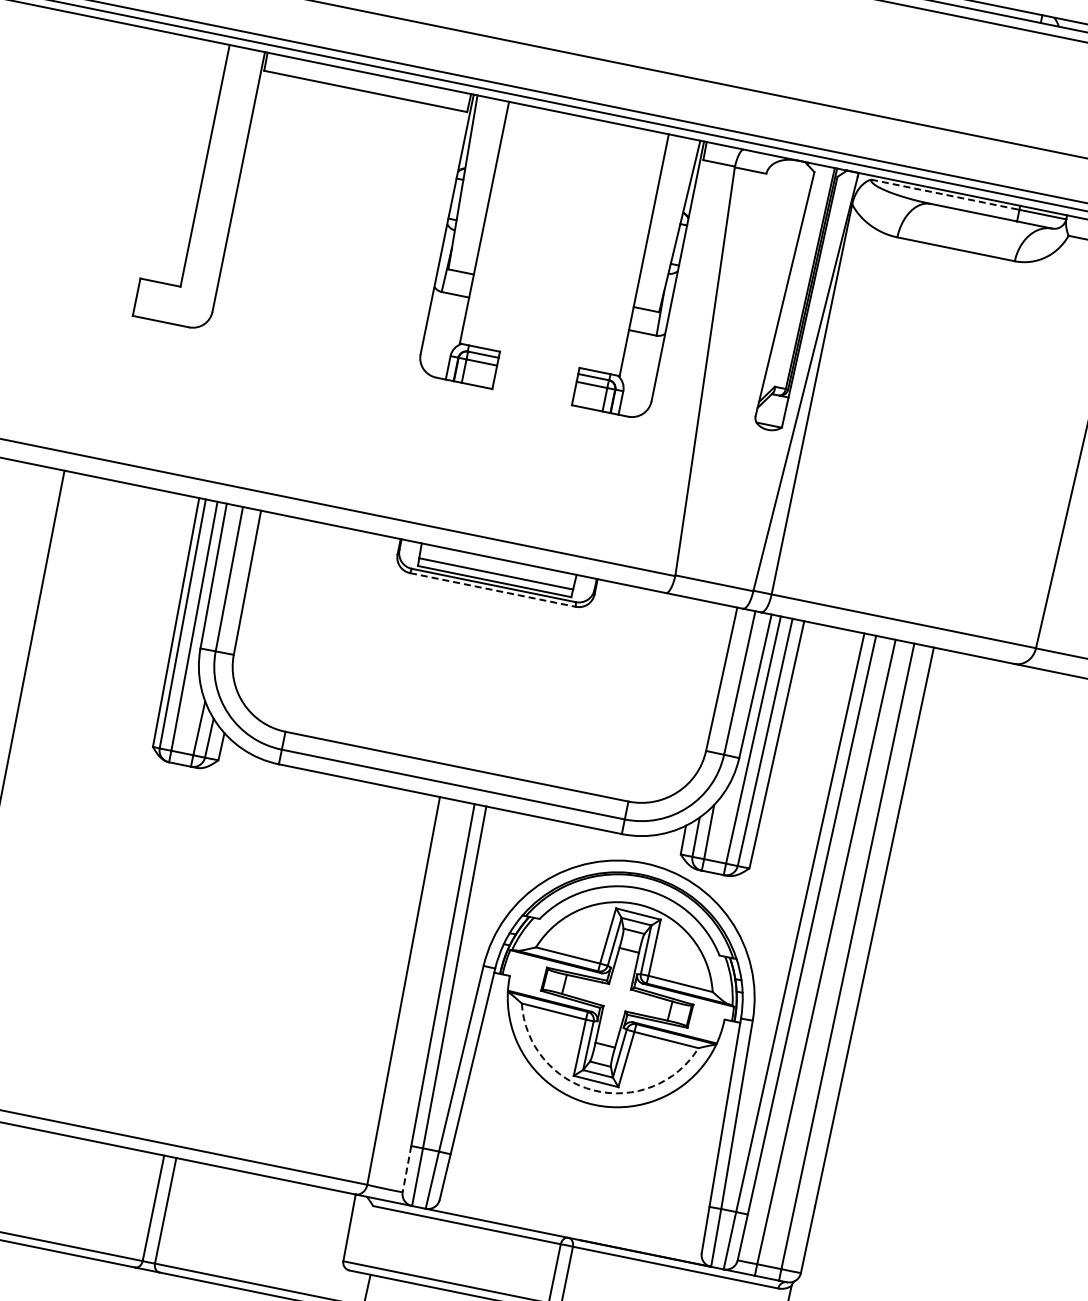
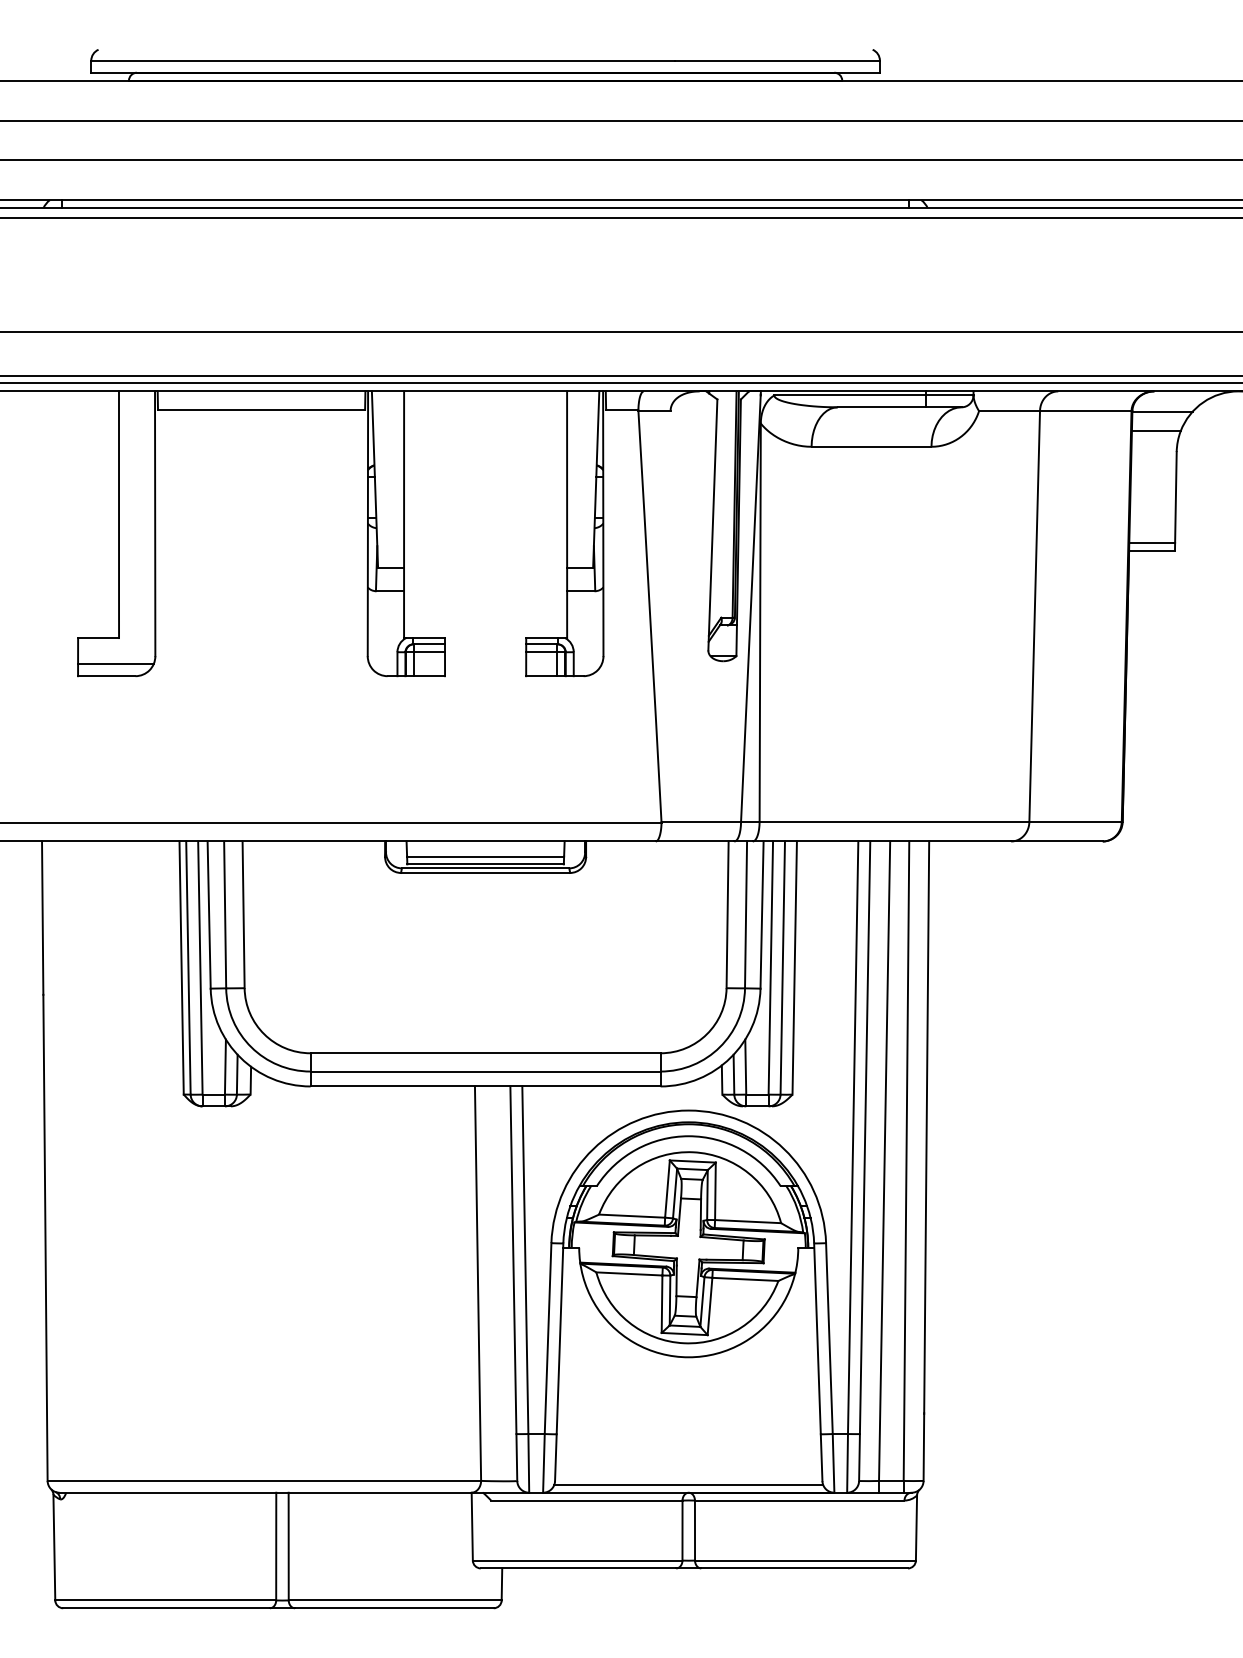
line: (945, 194) -> (850, 395), dashed -> solid
line: (171, 311) -> (115, 664), added
line: (492, 589) -> (485, 872), dashed -> solid
arc: (594, 1090) -> (684, 1343), dashed -> solid
line: (406, 1169) -> (516, 1458), dashed -> solid
line: (569, 1230) -> (688, 1485), added

